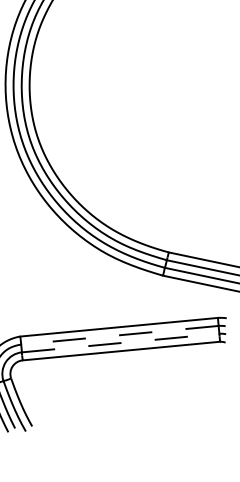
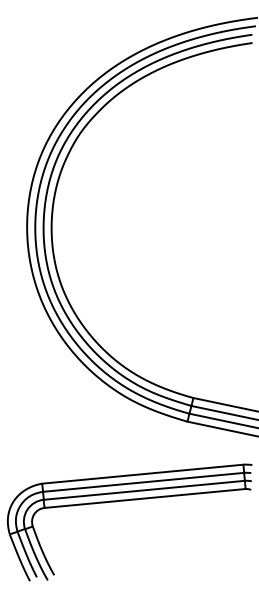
line: (119, 335) -> (143, 482), dashed -> solid
line: (120, 343) -> (144, 490), dashed -> solid

